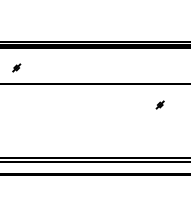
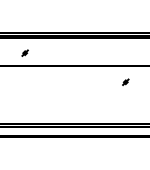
part: (15, 67) -> (24, 52), moved

